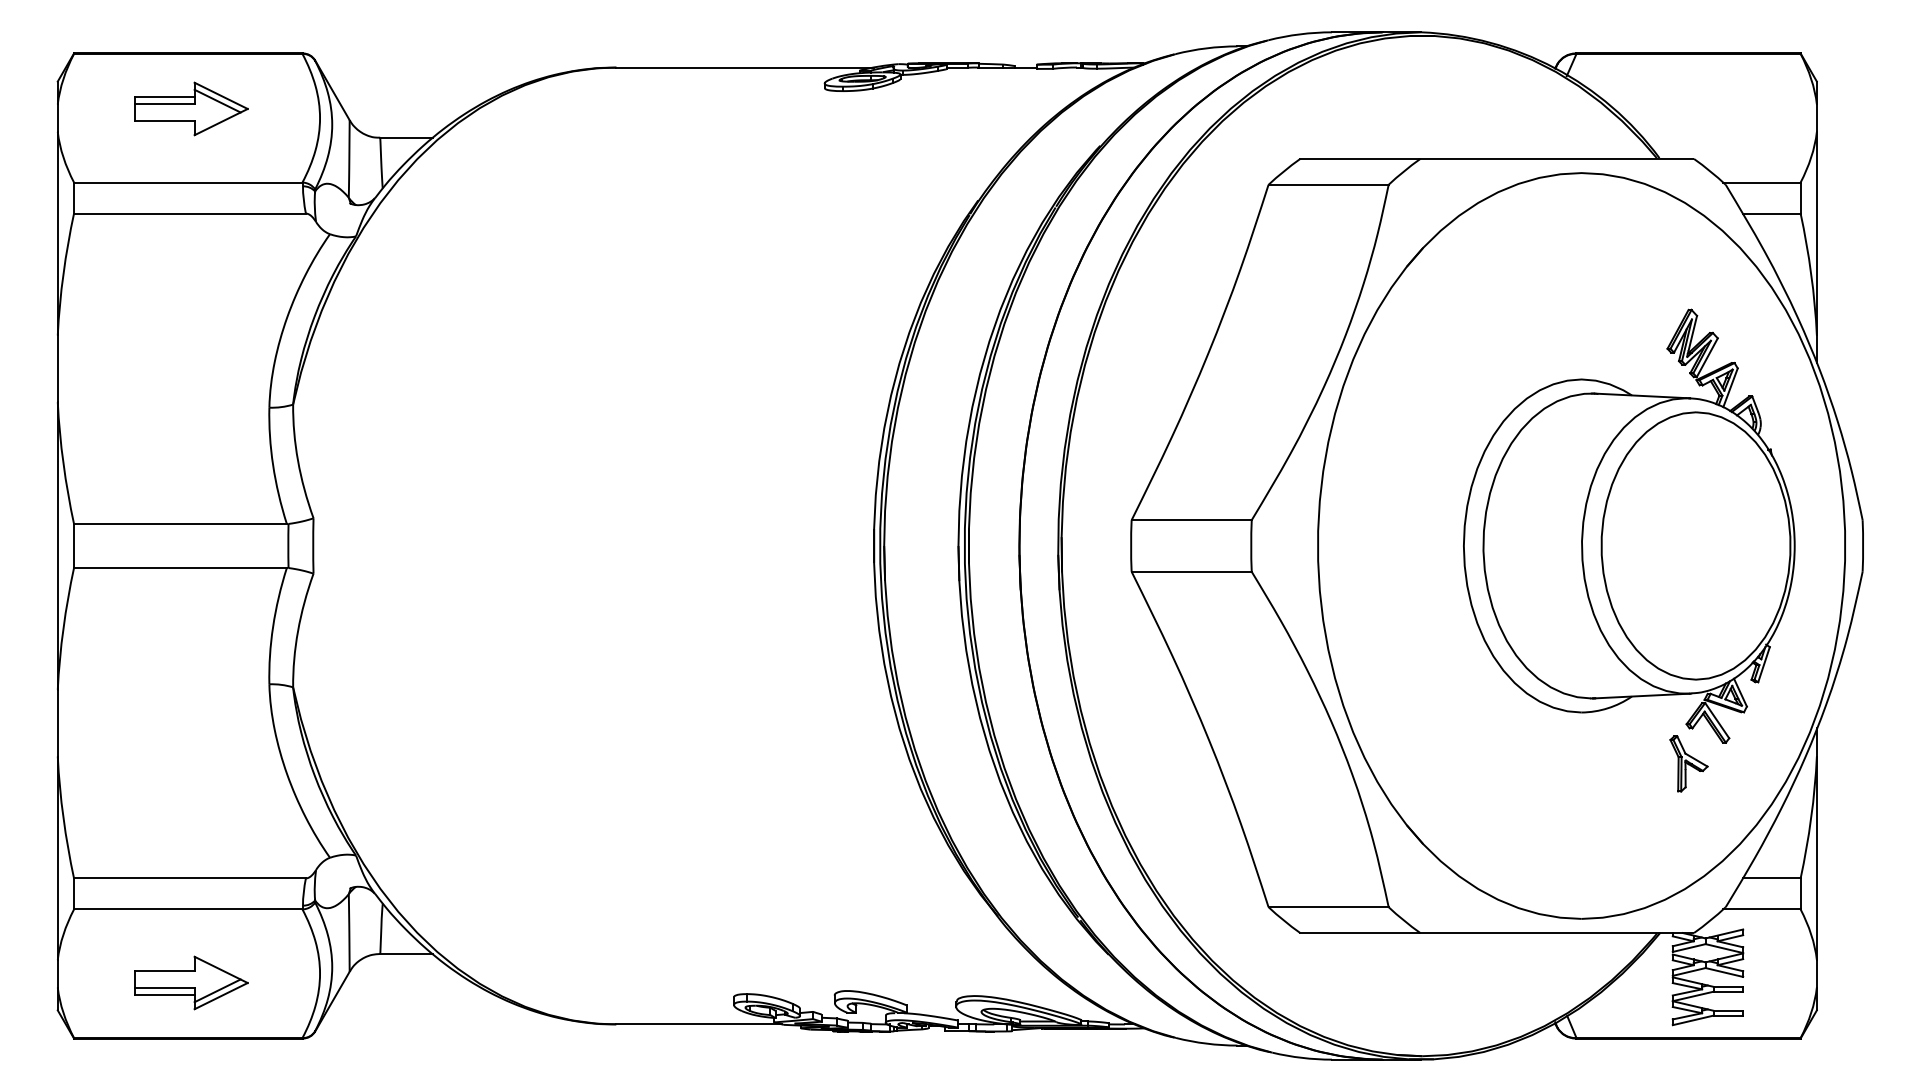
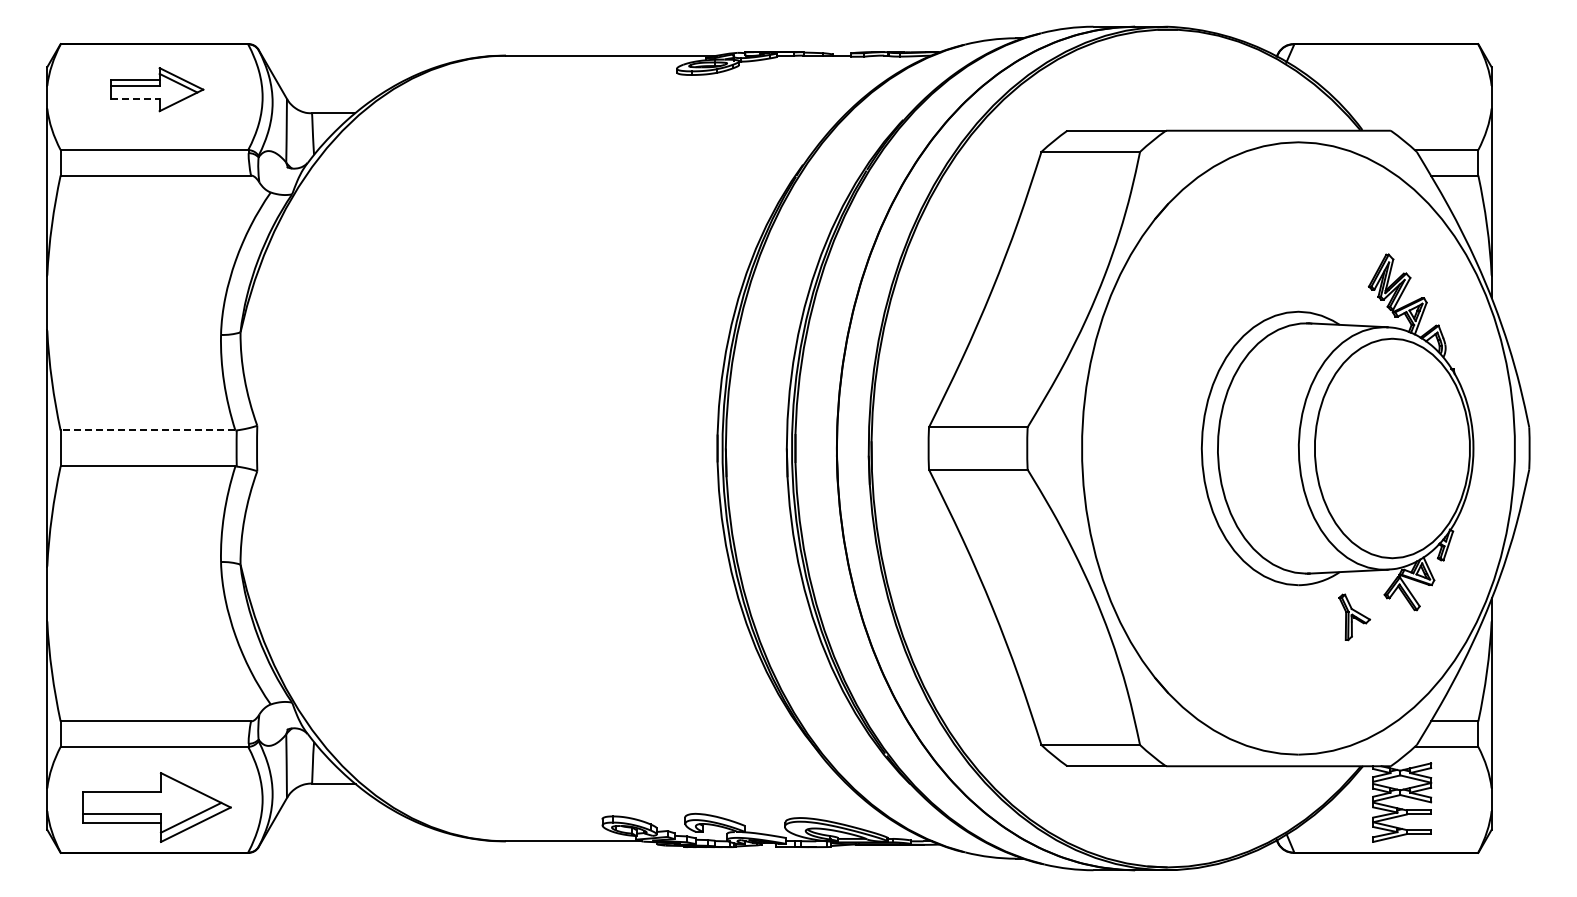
line: (165, 120) -> (135, 99), solid -> dashed
line: (179, 524) -> (147, 430), solid -> dashed
part: (1688, 764) -> (1354, 617), moved
part: (192, 982) -> (157, 806), size x1.6

